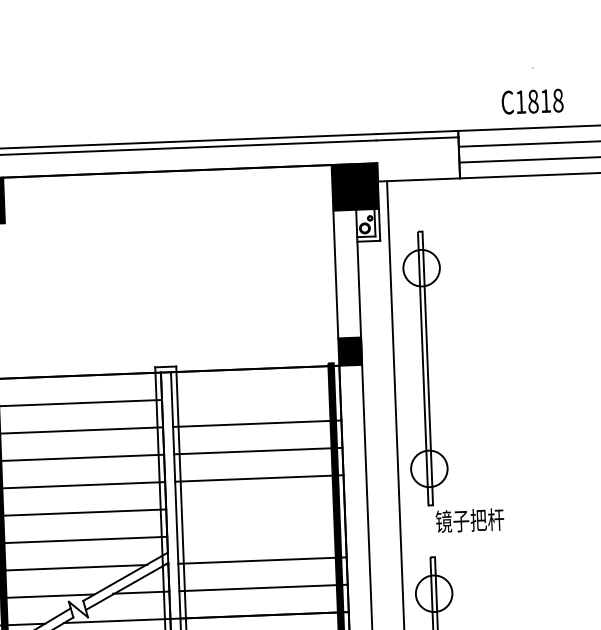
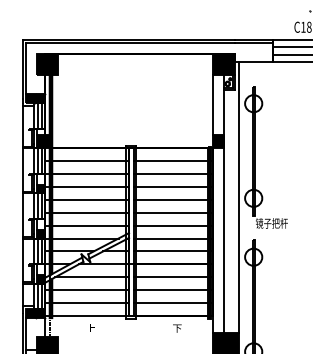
line: (256, 397) -> (173, 161), added
line: (260, 505) -> (173, 212), added
line: (261, 532) -> (173, 225), added

